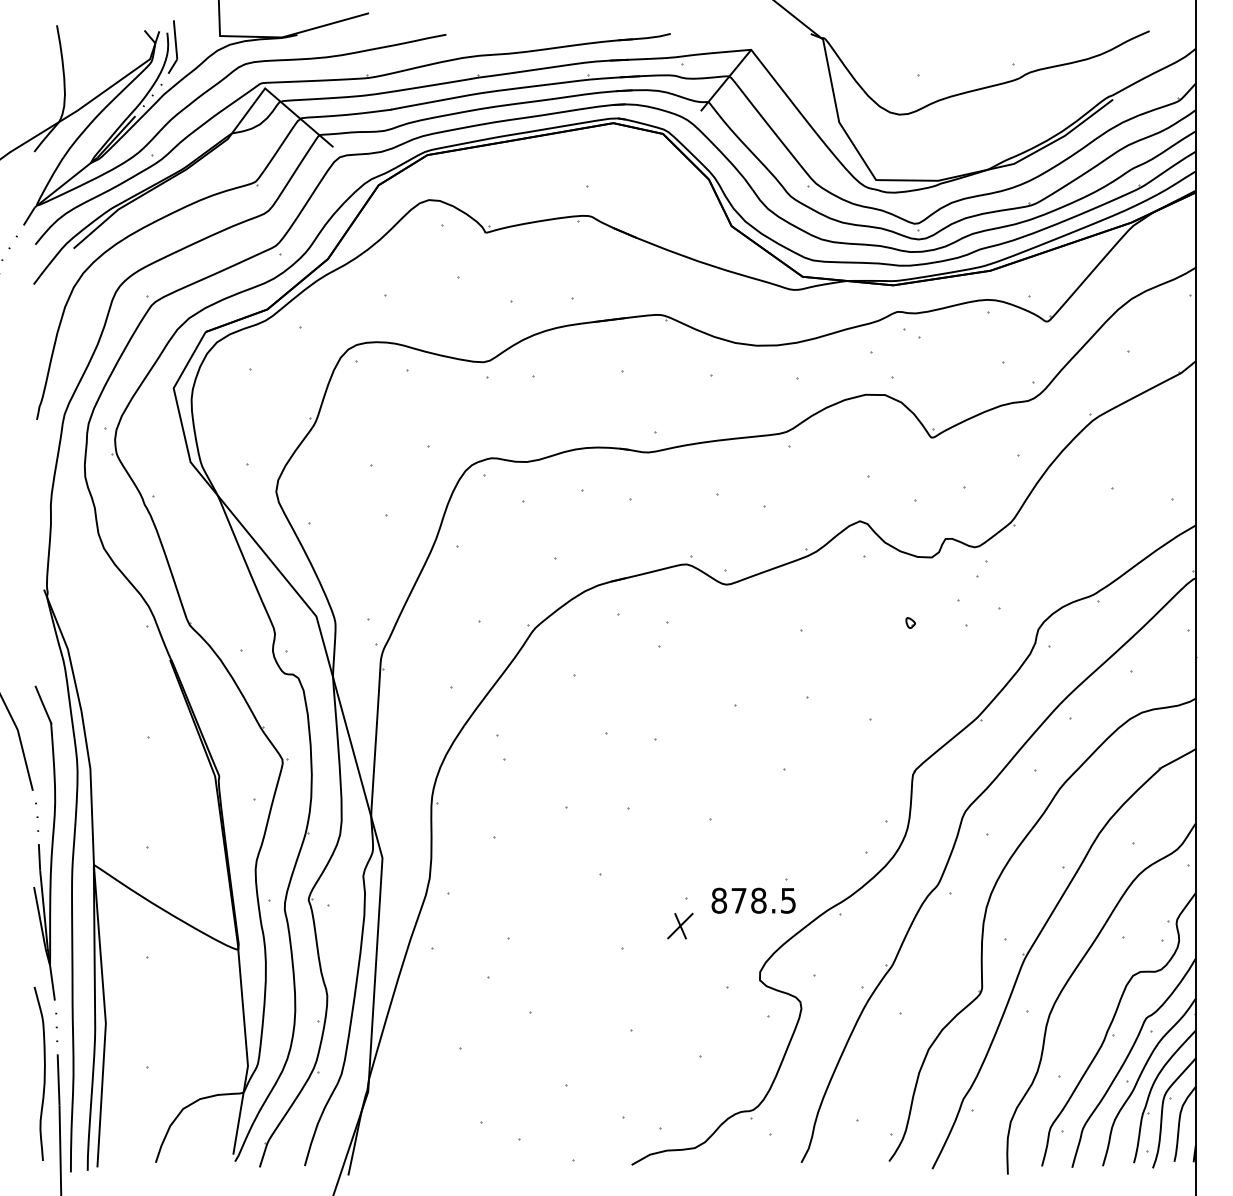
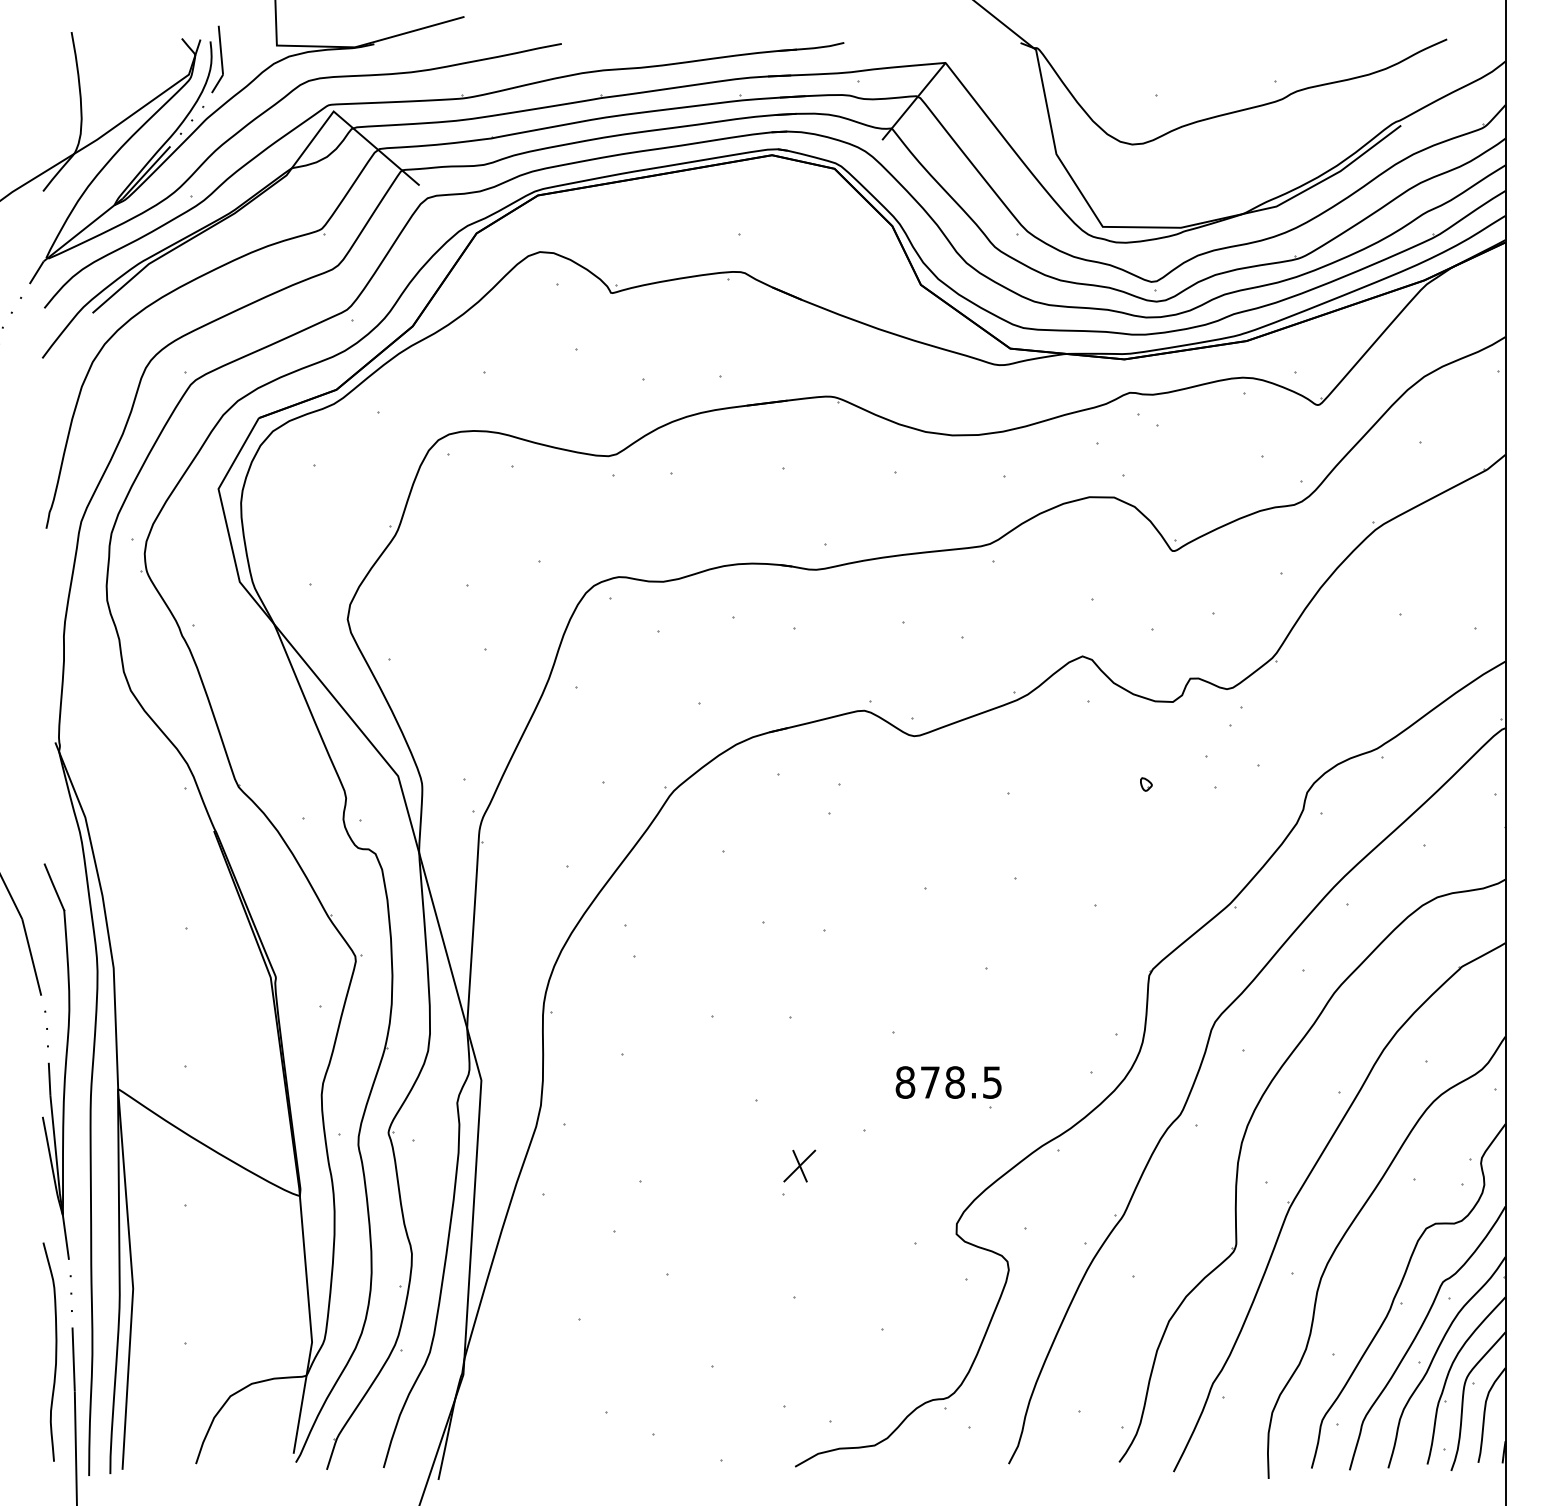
text: (753, 900) -> (948, 1082), moved
part: (680, 925) -> (799, 1165), moved

